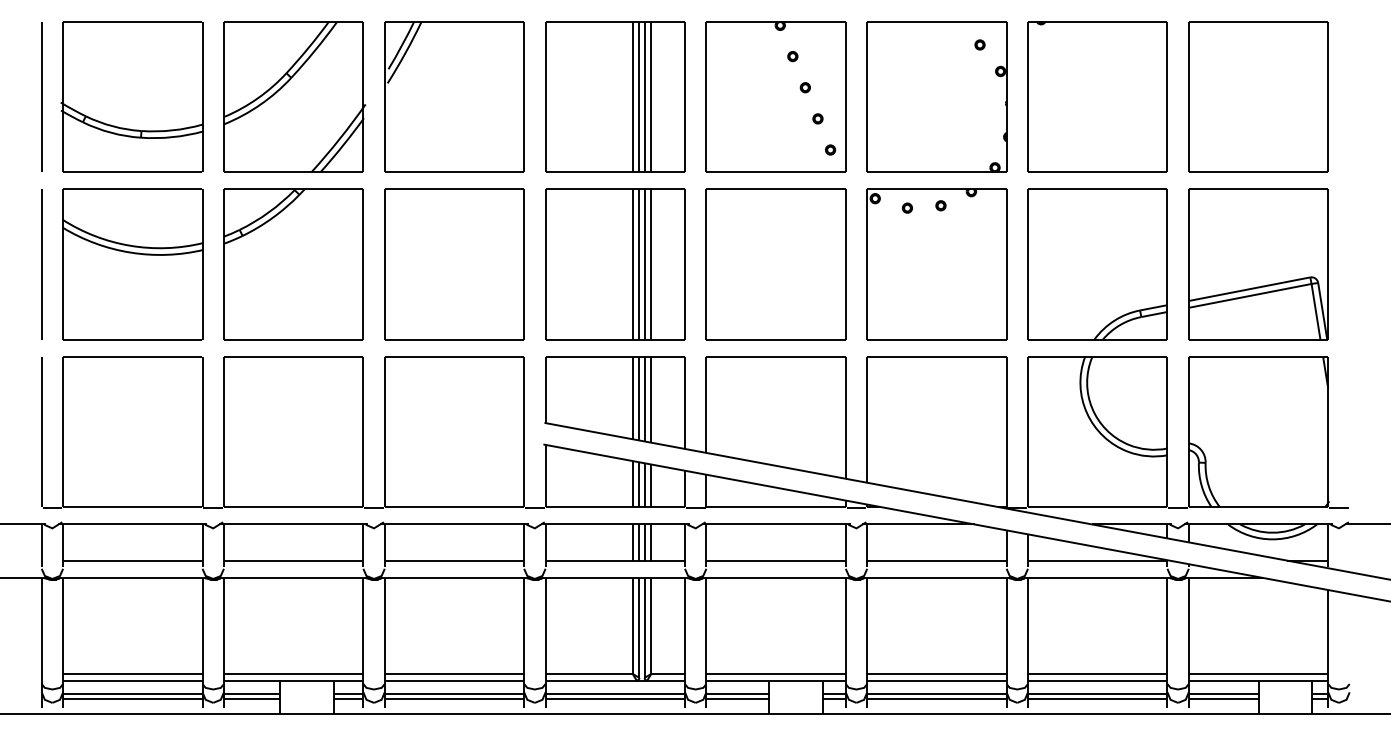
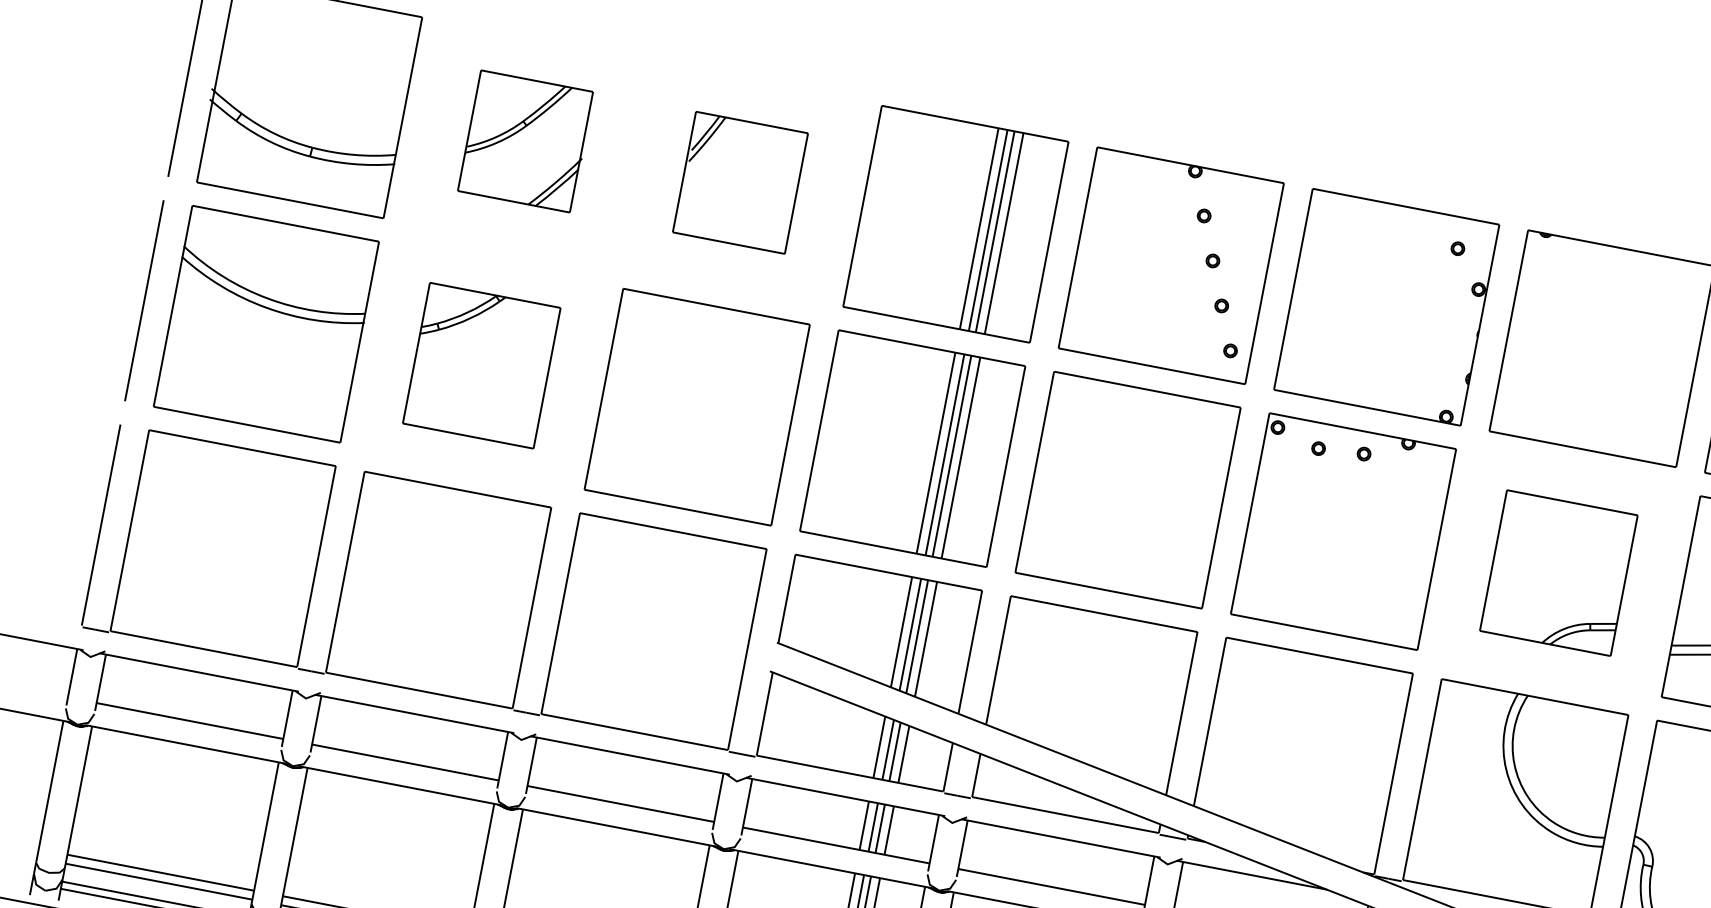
part: (294, 96) -> (526, 140), size x0.6
part: (454, 96) -> (740, 182), size x0.6
part: (293, 264) -> (481, 365), size x0.7
part: (1097, 264) -> (1558, 573), size x0.7

